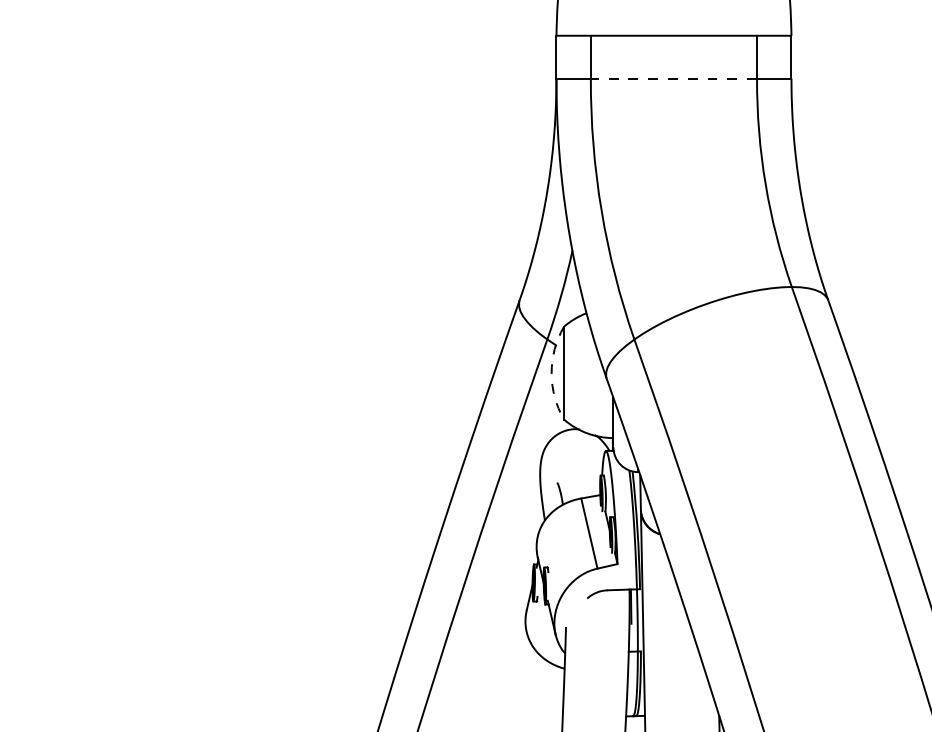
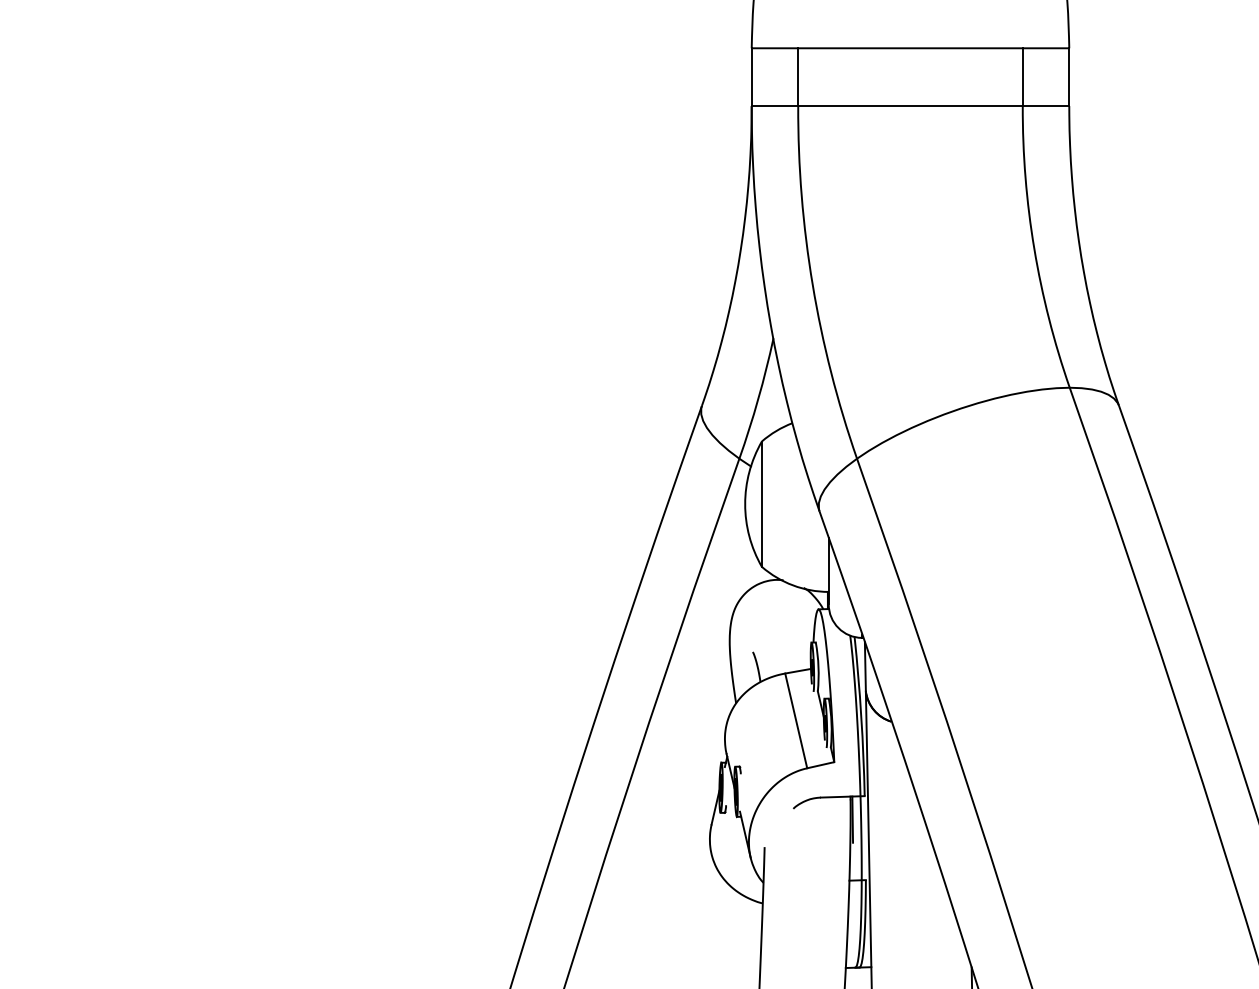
line: (673, 78) -> (910, 106), dashed -> solid
arc: (551, 373) -> (745, 504), dashed -> solid

